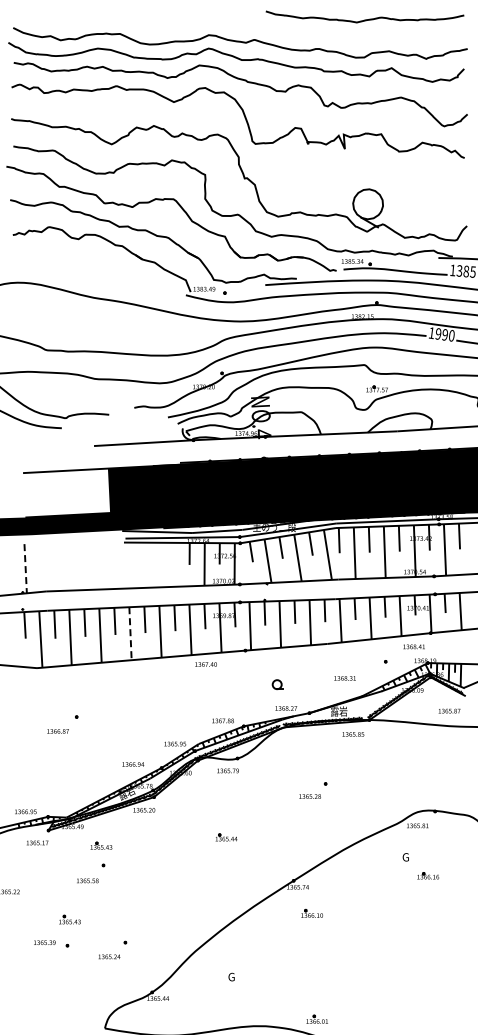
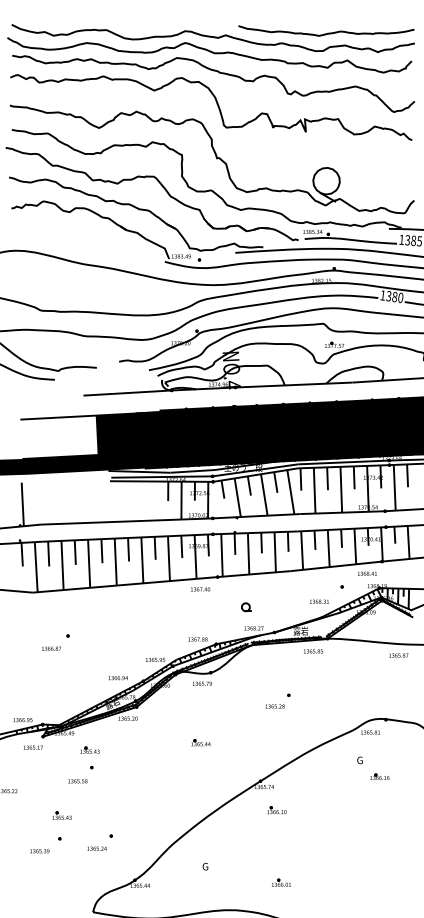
curve: (364, 19) -> (325, 33), moved
text: (441, 334) -> (391, 296), 1990 -> 1380
line: (25, 568) -> (22, 504), dashed -> solid
line: (130, 633) -> (115, 561), dashed -> solid
text: (205, 664) -> (200, 589), moved
text: (344, 678) -> (318, 601), moved
text: (449, 710) -> (398, 655), moved
text: (44, 942) -> (39, 851), moved
part: (316, 1018) -> (280, 882), moved

